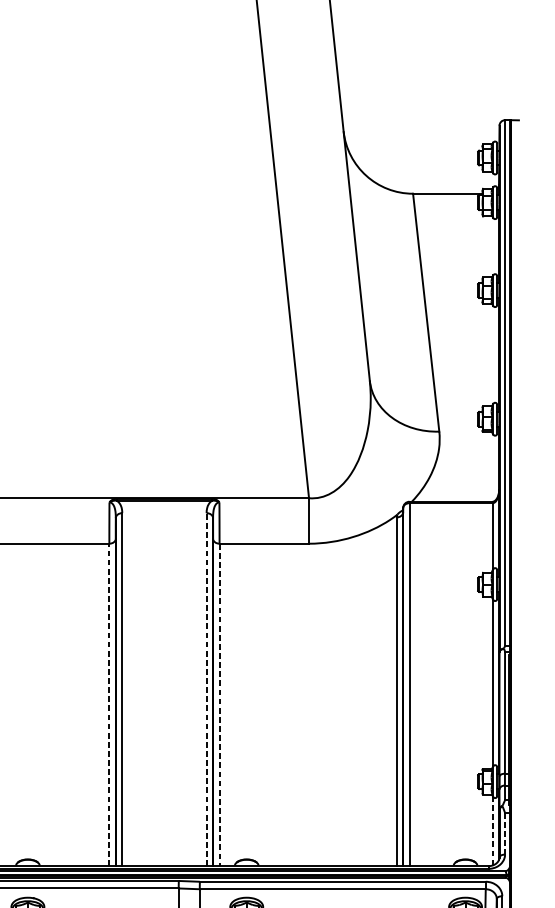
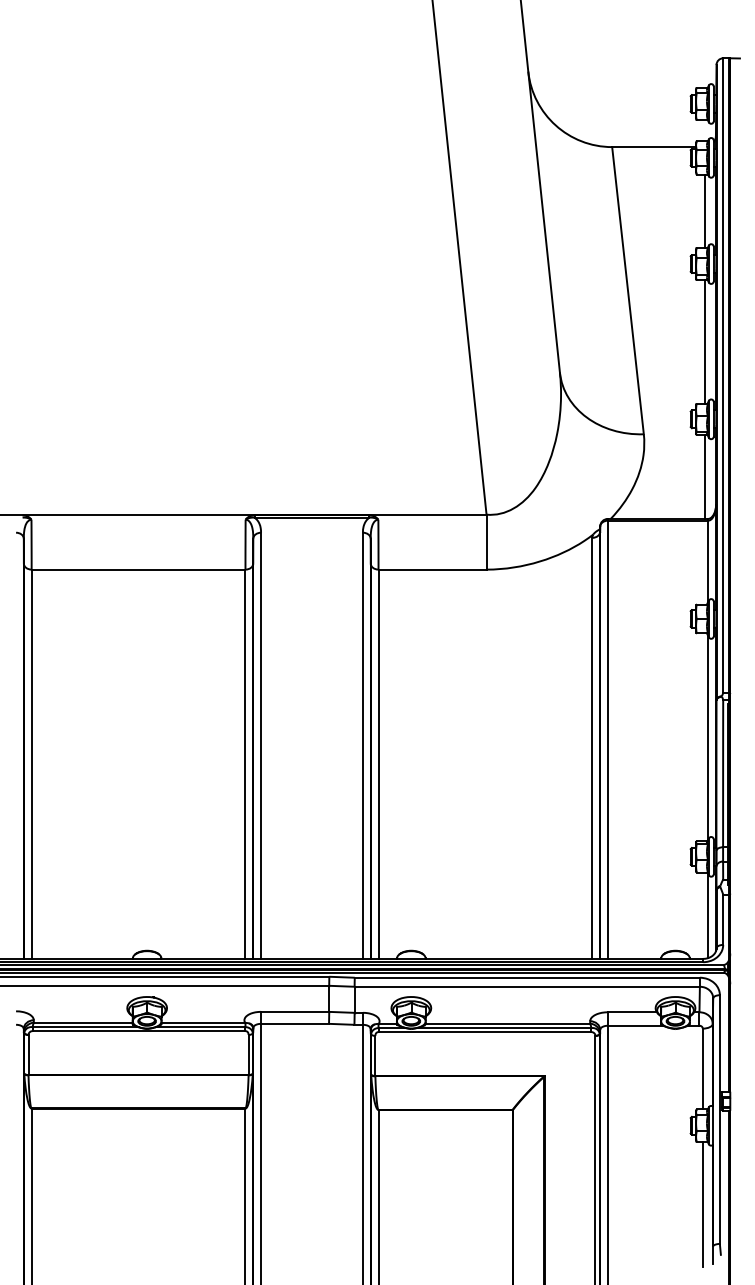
line: (489, 246) -> (704, 210), added
line: (489, 354) -> (704, 341), added
line: (489, 466) -> (704, 476), added
line: (206, 689) -> (362, 745), dashed -> solid
line: (109, 705) -> (245, 764), dashed -> solid
line: (219, 705) -> (378, 764), dashed -> solid
line: (492, 831) -> (708, 916), dashed -> solid
line: (505, 834) -> (723, 920), dashed -> solid

